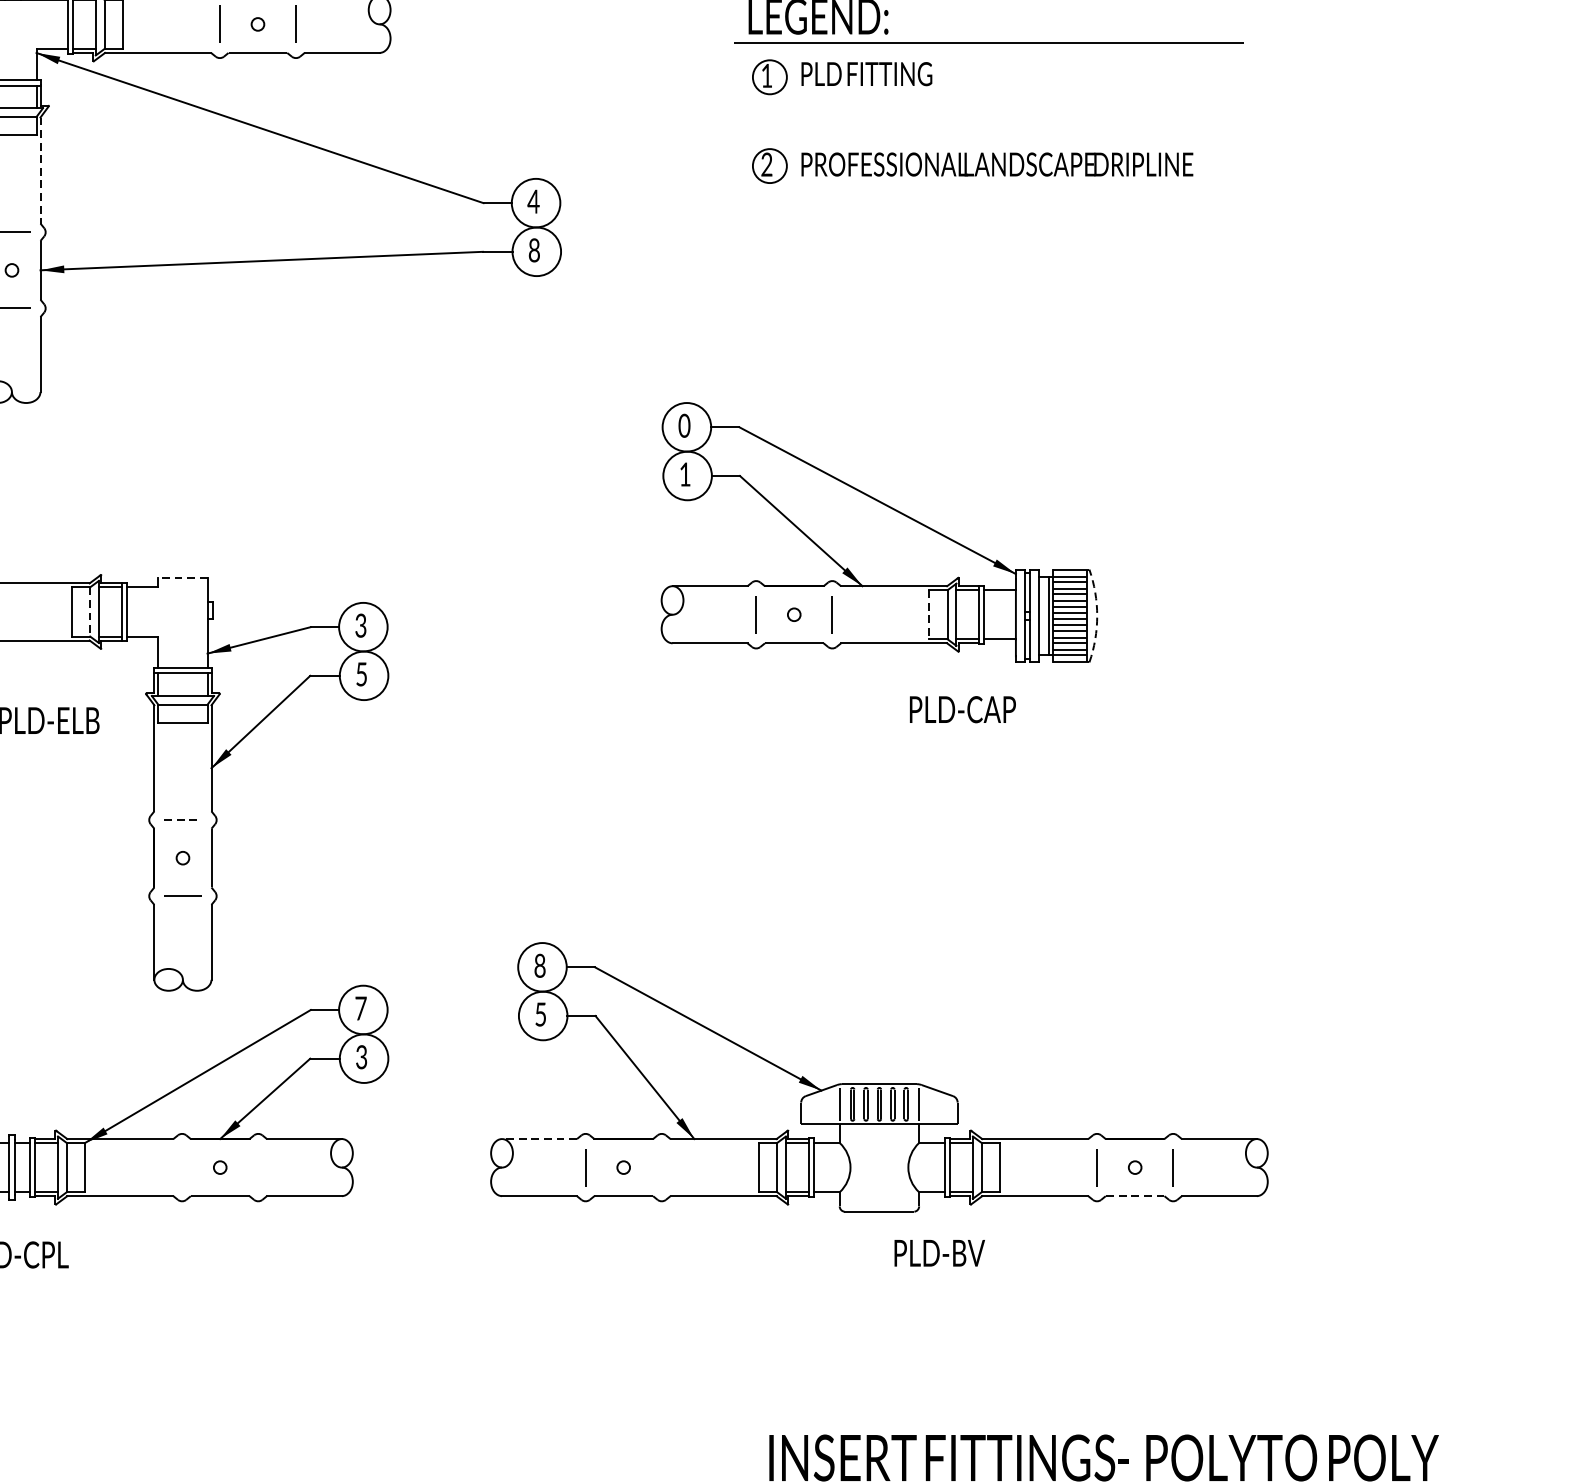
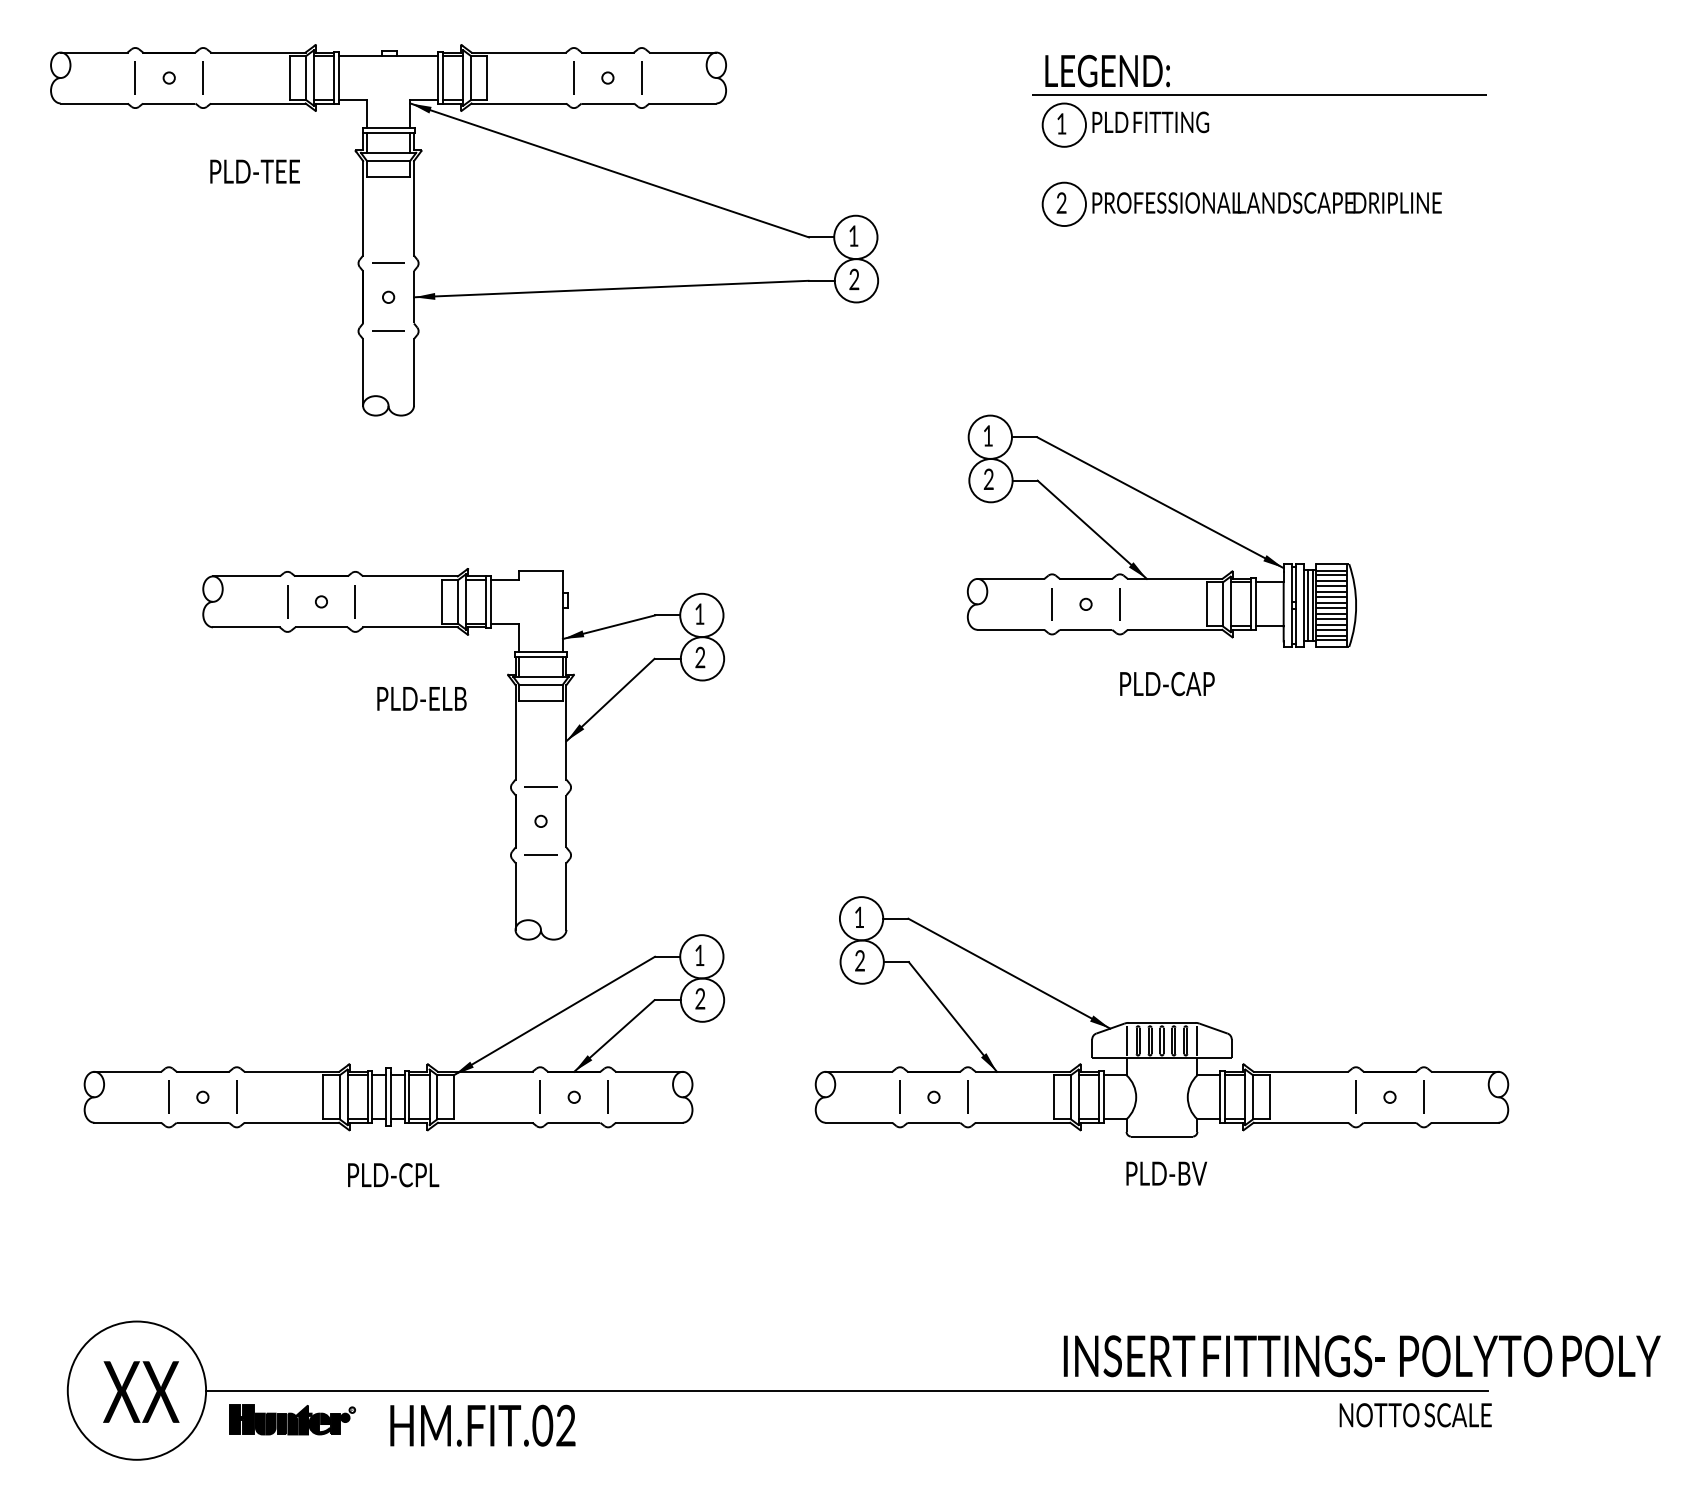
circle: (768, 76) -> (1063, 124), size x1.43
circle: (768, 166) -> (1063, 204), size x1.43
line: (41, 170) -> (414, 208), dashed -> solid
text: (533, 201) -> (853, 235), 4 -> 1
text: (534, 251) -> (854, 280), 8 -> 2
text: (683, 425) -> (987, 435), 0 -> 1
text: (684, 473) -> (988, 478), 1 -> 2
line: (183, 577) -> (541, 571), dashed -> solid
line: (90, 611) -> (458, 601), dashed -> solid
line: (929, 614) -> (1206, 604), dashed -> solid
line: (1043, 615) -> (1308, 605), added
arc: (1097, 615) -> (1356, 605), dashed -> solid
text: (360, 624) -> (699, 613), 3 -> 1
text: (361, 674) -> (700, 657), 5 -> 2
text: (963, 710) -> (1167, 684), moved
line: (183, 820) -> (541, 787), dashed -> solid
text: (540, 965) -> (859, 917), 8 -> 1
text: (360, 1008) -> (699, 955), 7 -> 1
text: (540, 1014) -> (859, 960), 5 -> 2
text: (361, 1061) -> (700, 1002), 3 -> 2
line: (539, 1138) -> (858, 1071), dashed -> solid
line: (181, 1166) -> (539, 1096), added
line: (257, 1166) -> (607, 1096), added
line: (661, 1166) -> (967, 1096), added
line: (1134, 1195) -> (1389, 1122), dashed -> solid
text: (939, 1253) -> (1166, 1173), moved

